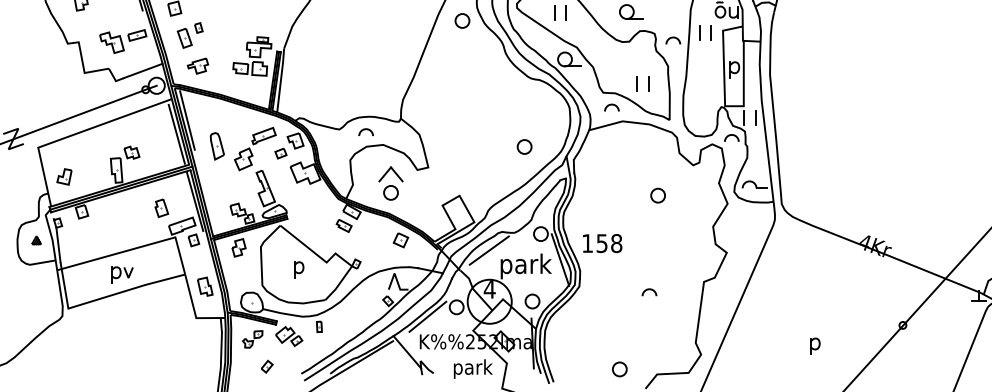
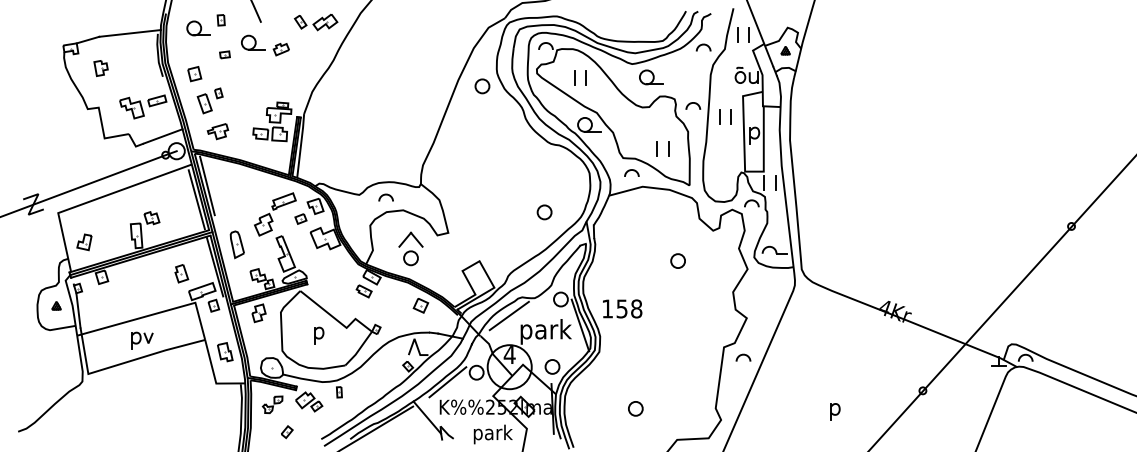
part: (705, 33) -> (725, 116), moved
part: (216, 146) -> (236, 244), moved
part: (649, 292) -> (743, 357), moved
part: (619, 369) -> (635, 408), moved

